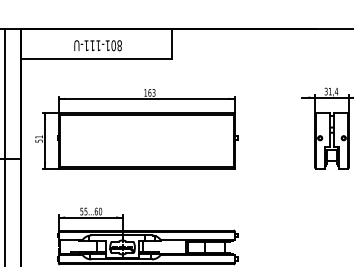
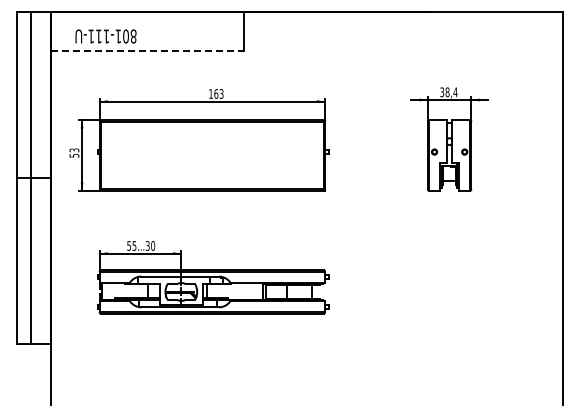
text: (97, 45) -> (105, 36), moved
line: (96, 58) -> (147, 50), solid -> dashed
text: (330, 91) -> (447, 92), 31,4 -> 38,4
text: (39, 137) -> (74, 150), 51 -> 53
text: (96, 211) -> (147, 245), 55...60 -> 55...30

